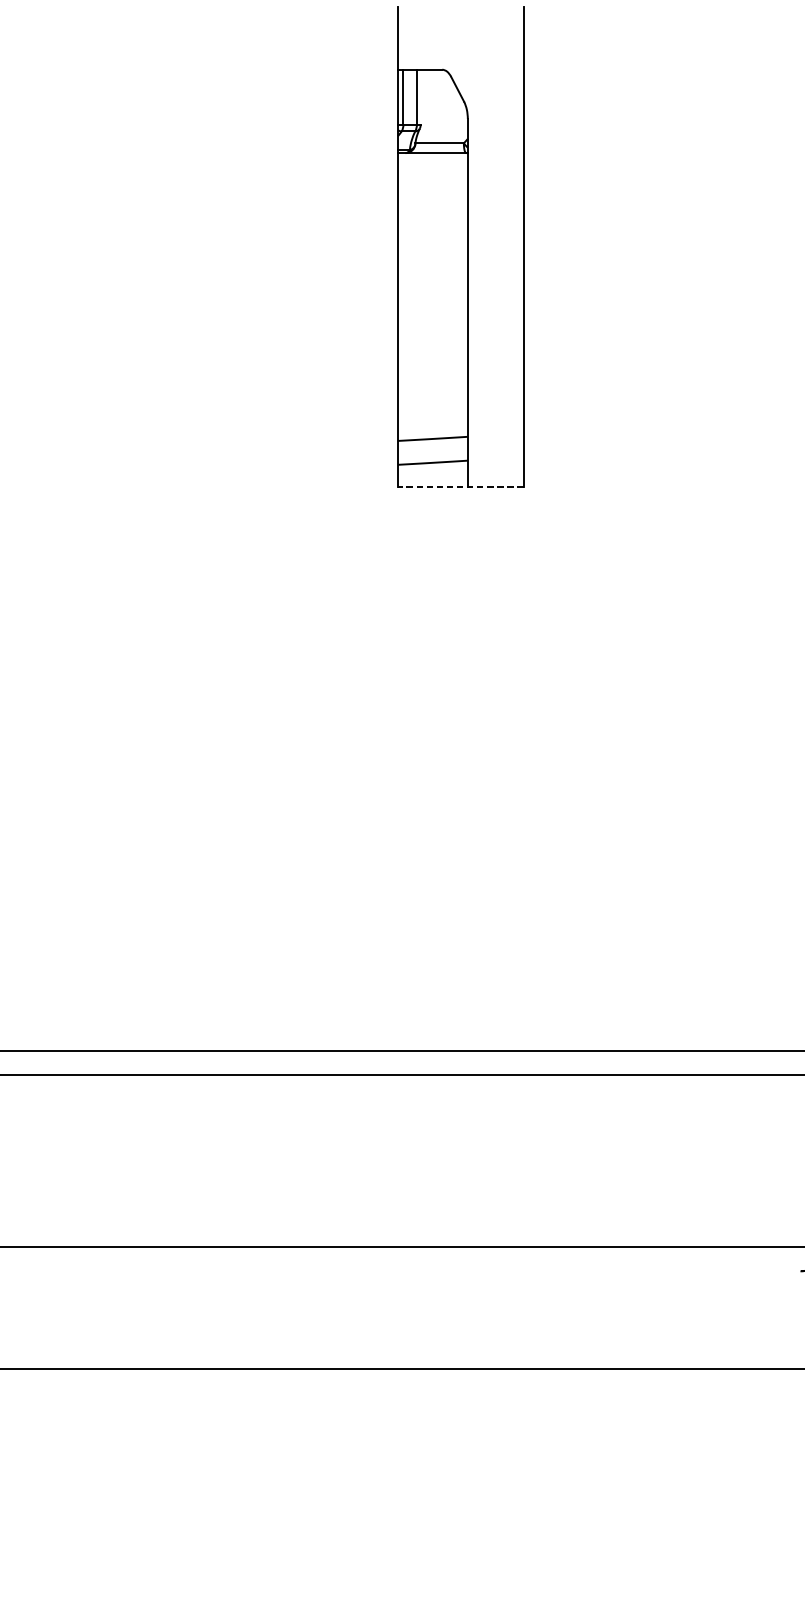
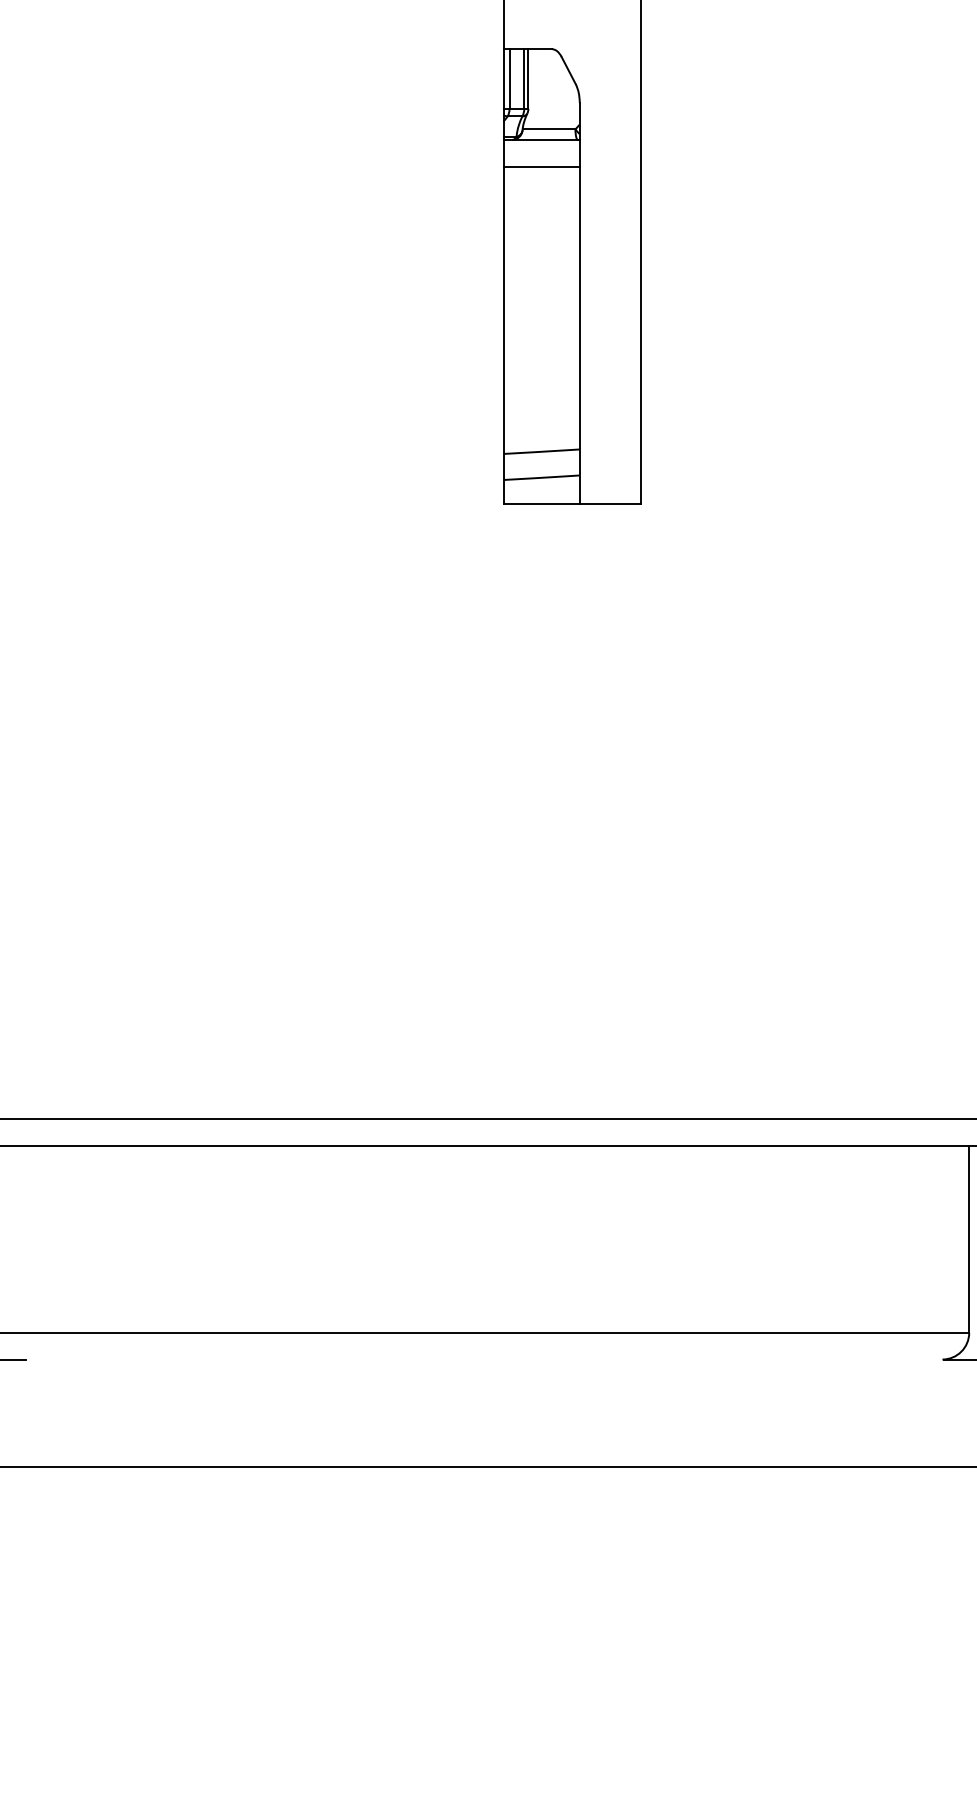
line: (420, 96) -> (528, 78), added
line: (432, 177) -> (541, 166), added
line: (461, 486) -> (572, 503), dashed -> solid

